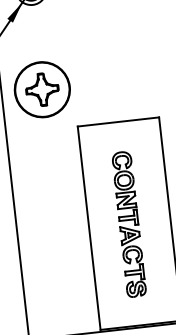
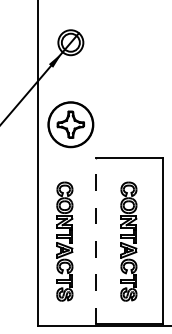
line: (89, 227) -> (96, 240), solid -> dashed
part: (50, 233) -> (64, 241), added

